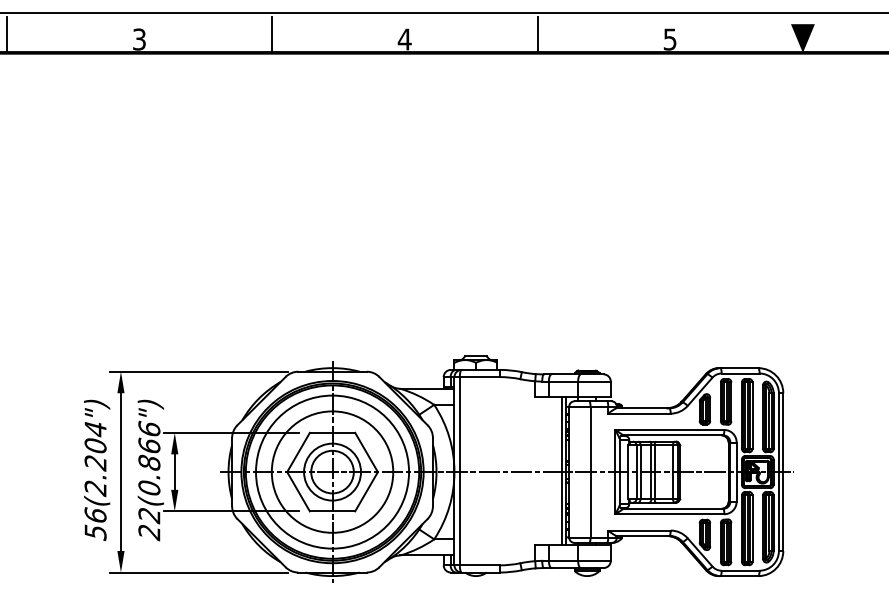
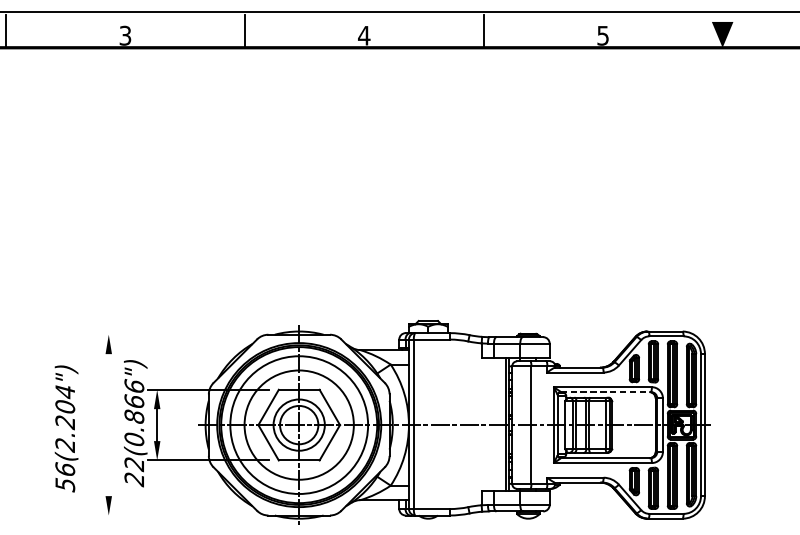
line: (198, 371) -> (178, 334), removed
line: (673, 435) -> (606, 392), solid -> dashed
text: (97, 470) -> (66, 429), moved
line: (120, 472) -> (108, 425), removed
line: (198, 572) -> (178, 515), removed

